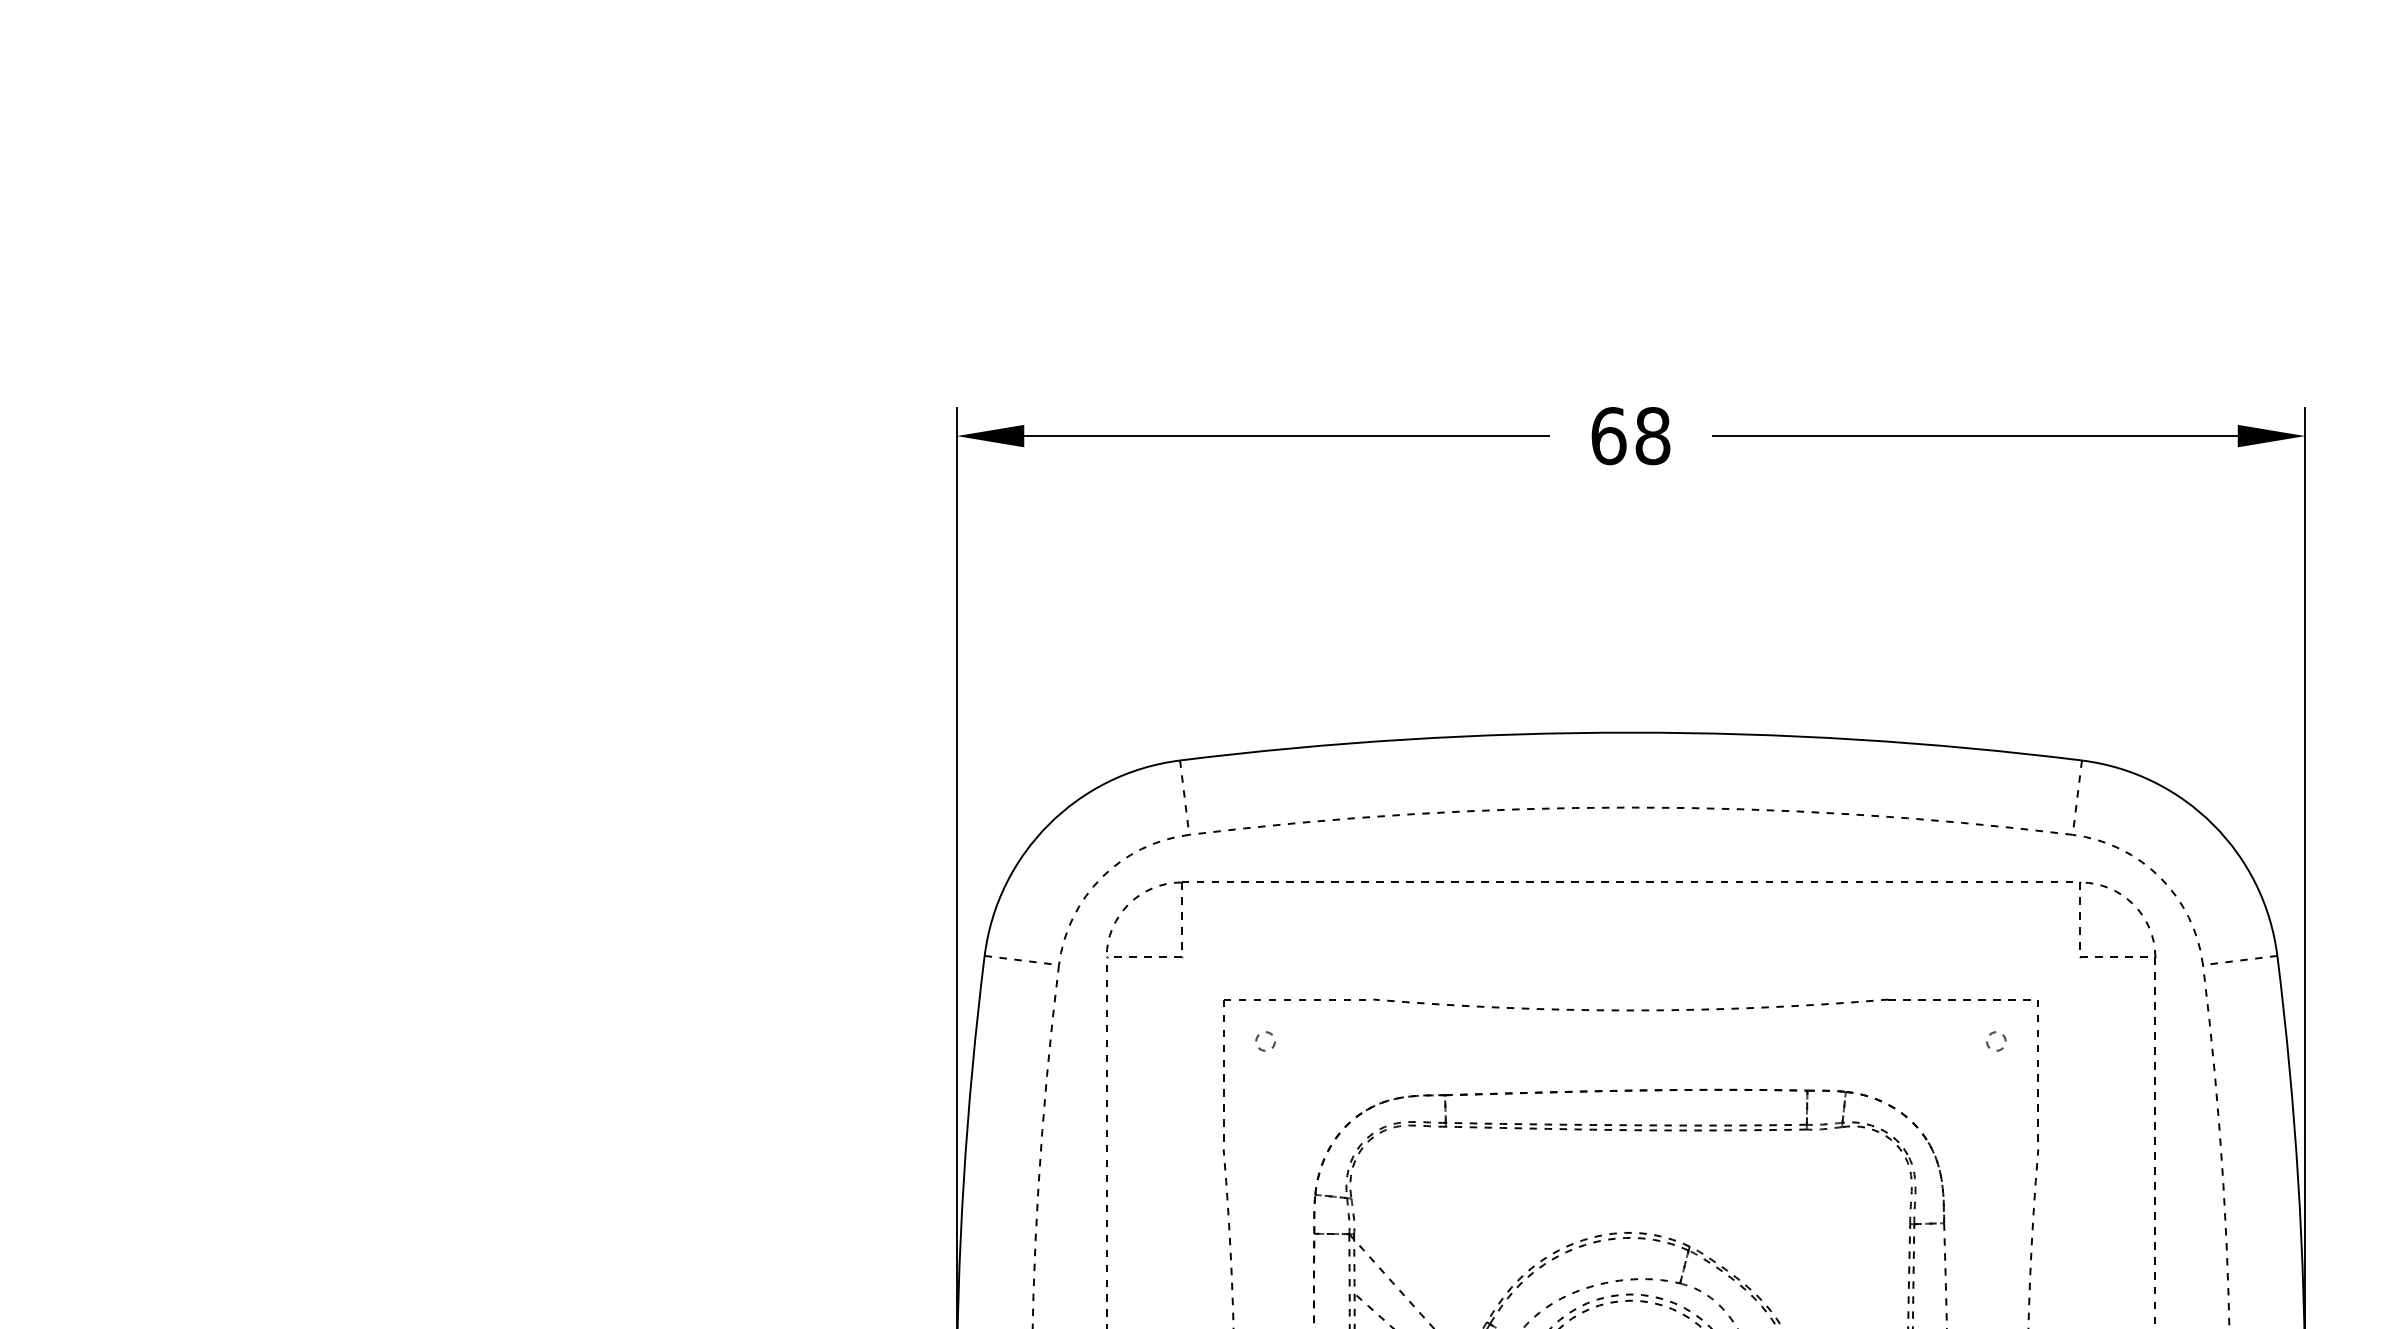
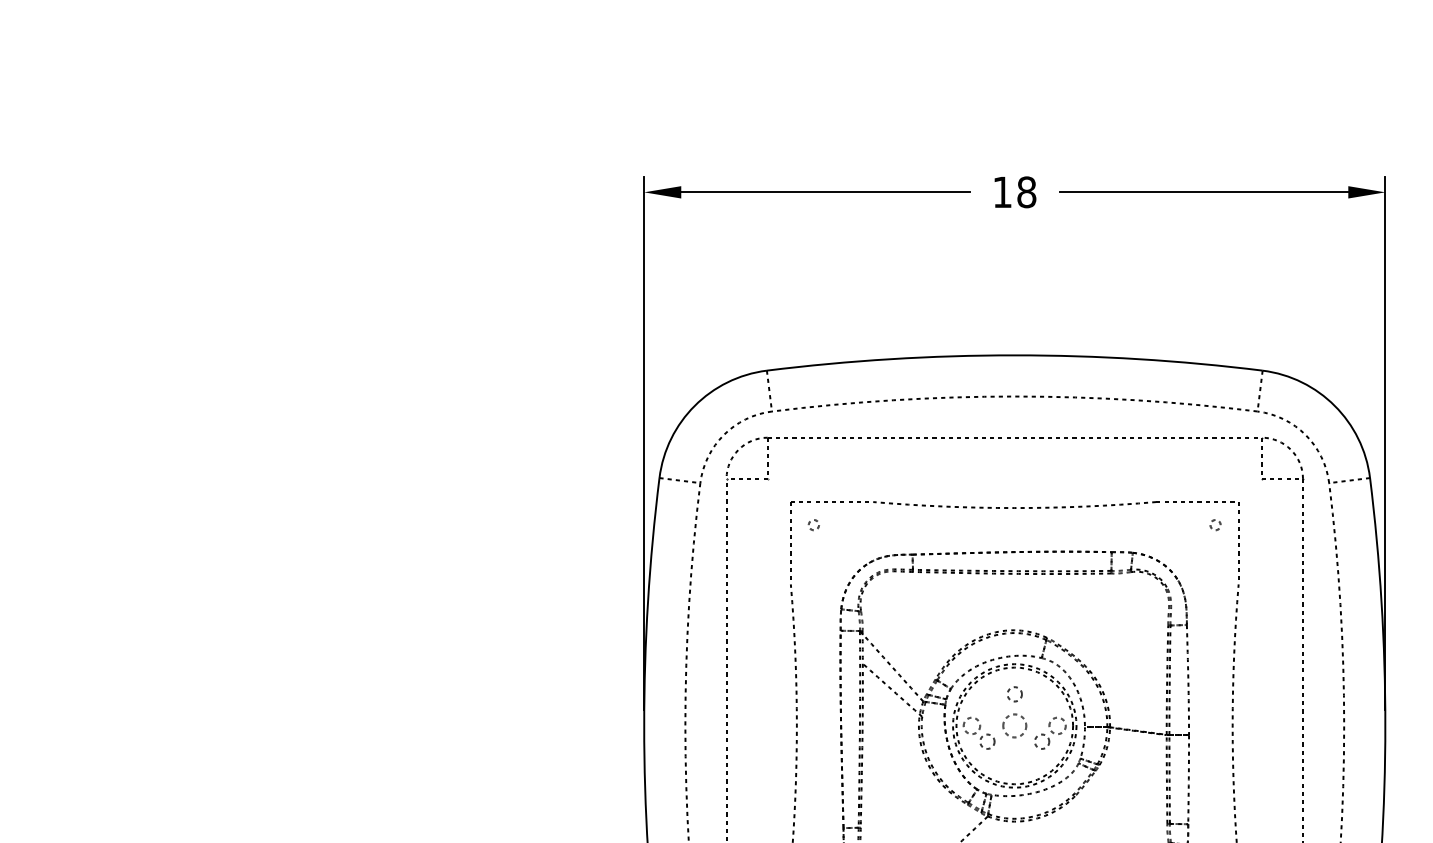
text: (1608, 436) -> (1002, 192), 68 -> 18

